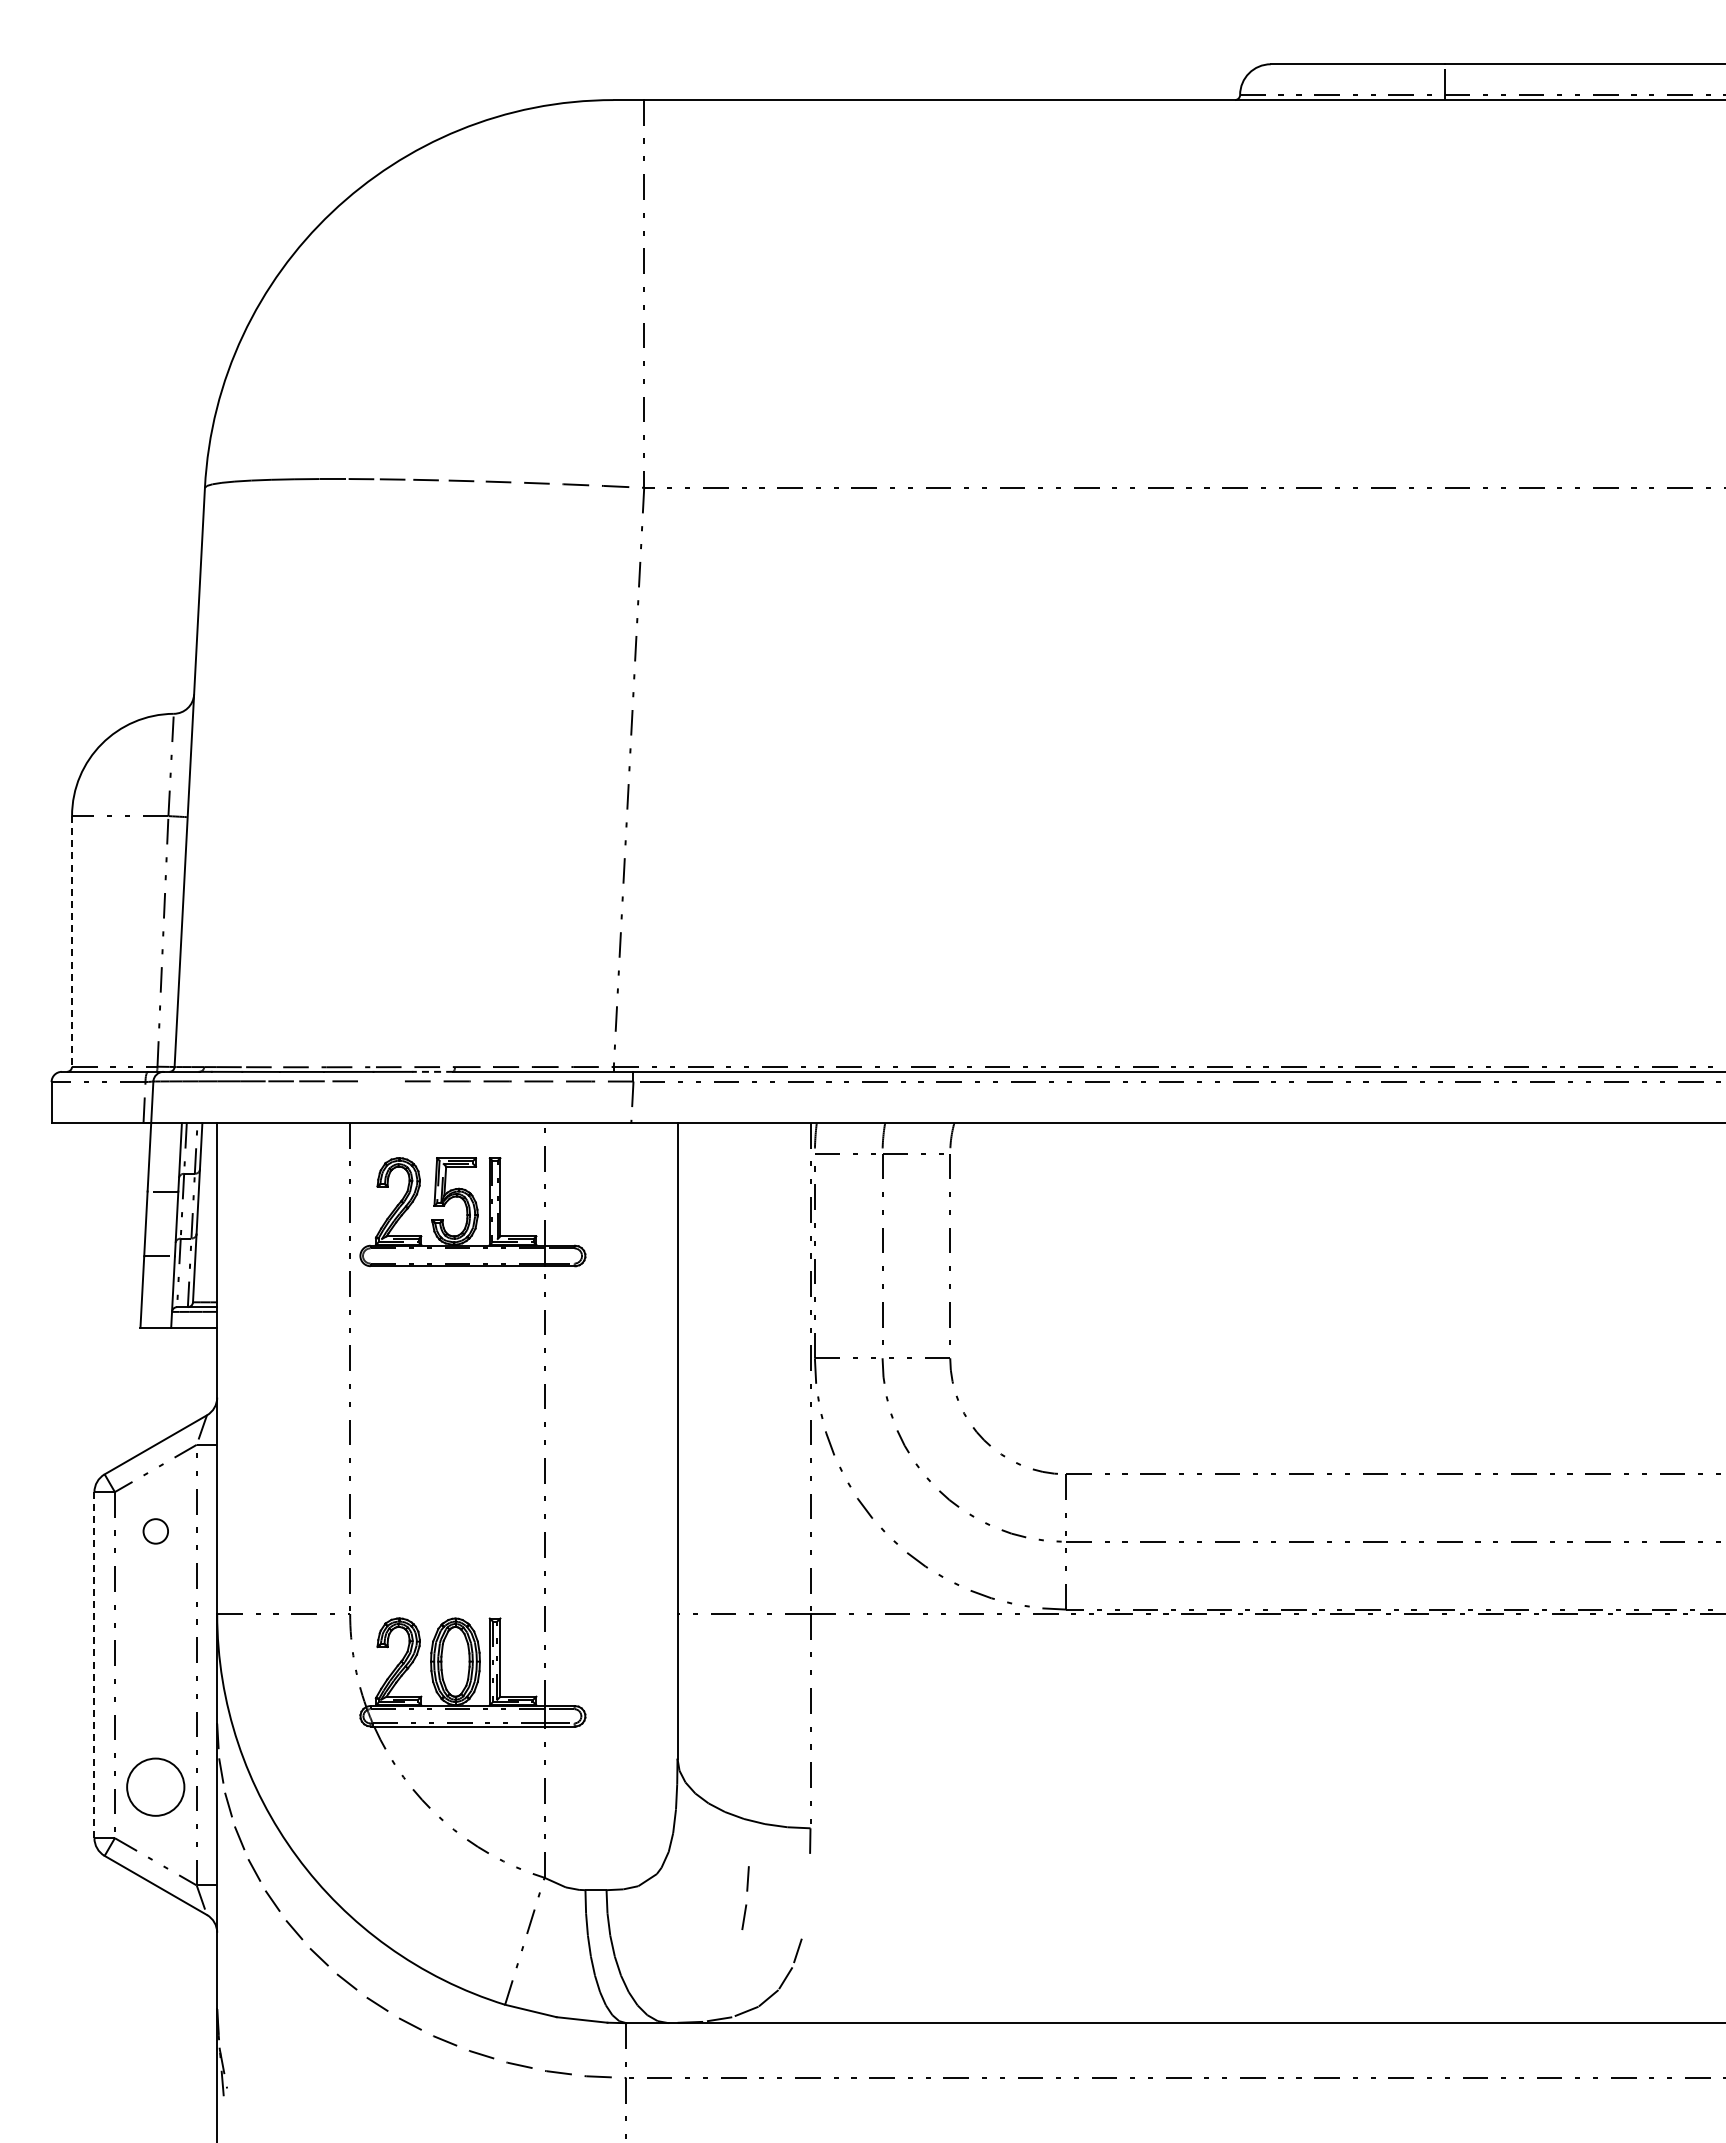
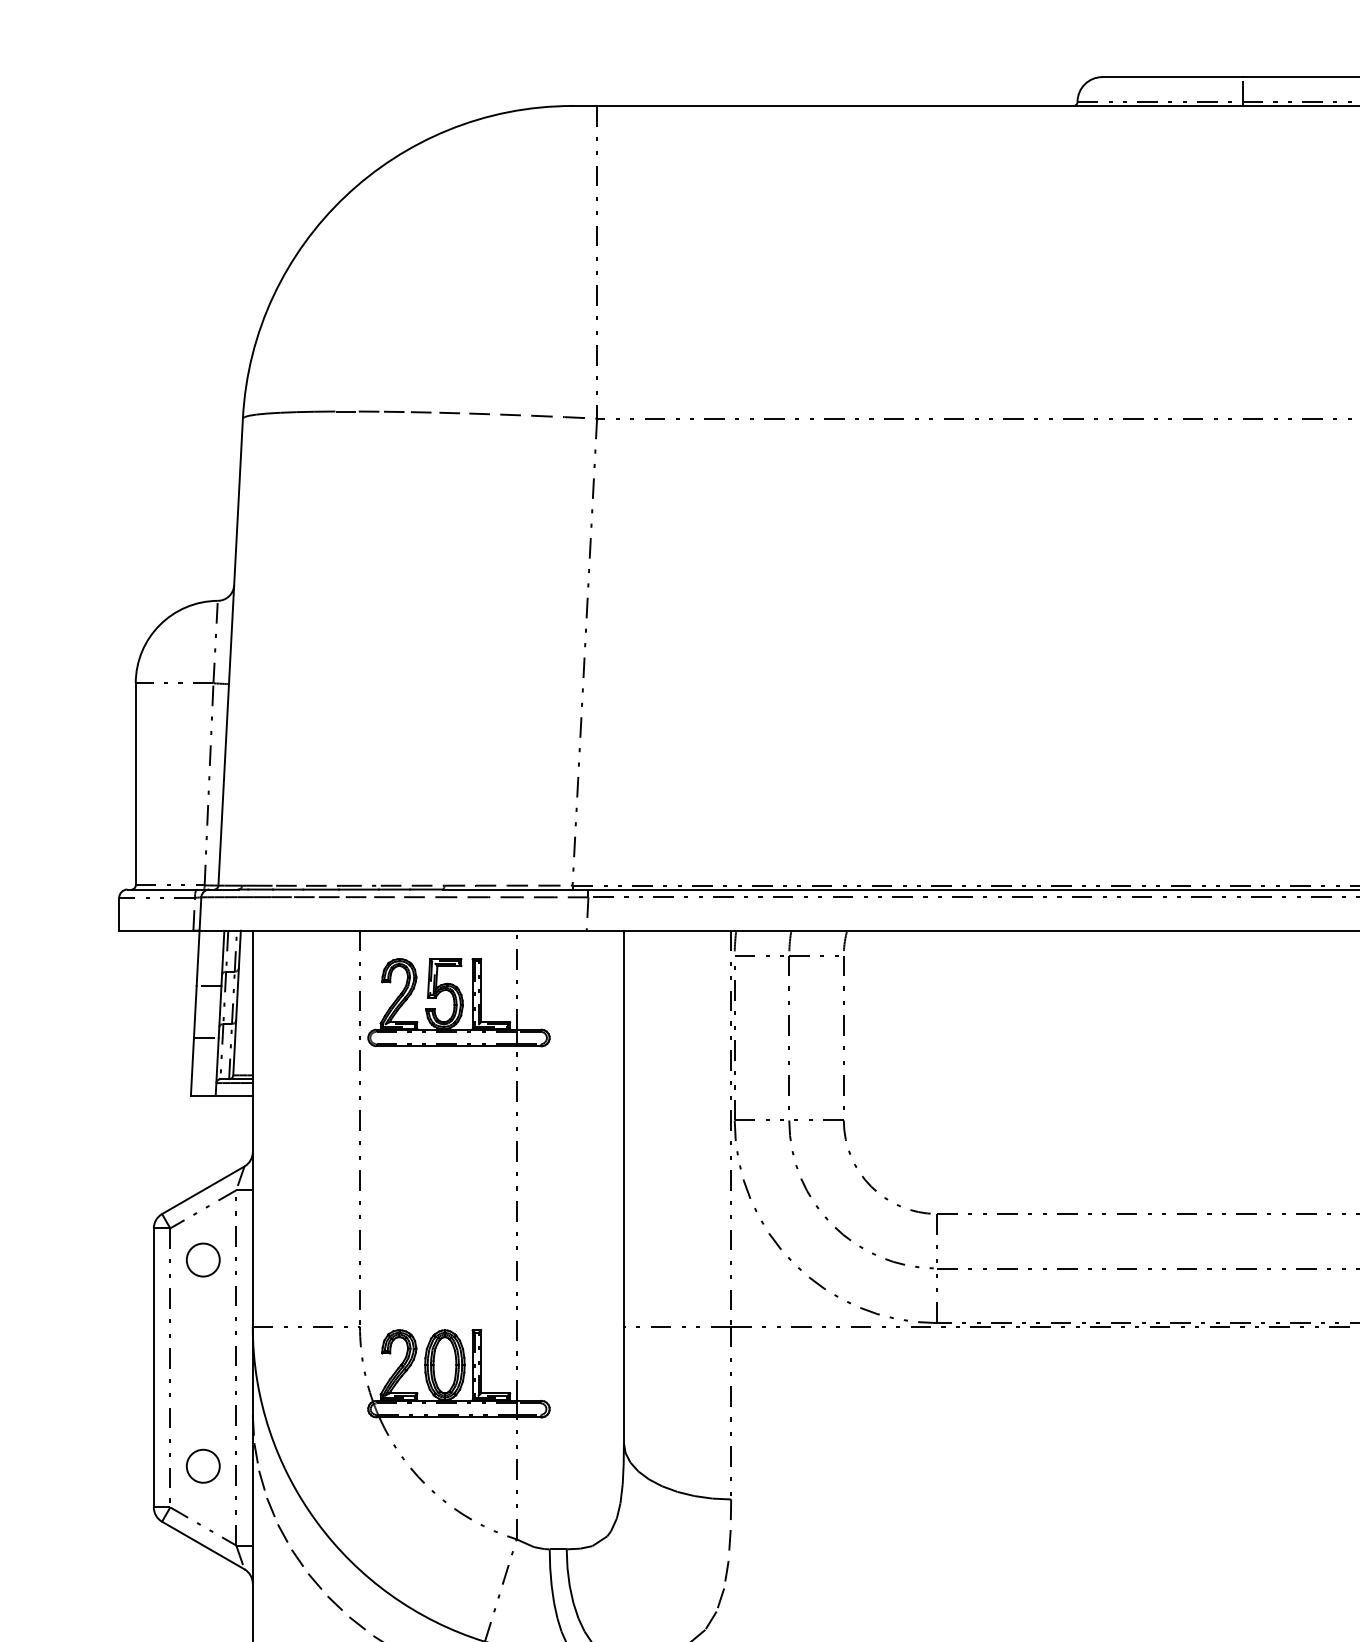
line: (72, 941) -> (136, 784), dashed -> solid
line: (432, 1071) -> (426, 889), dashed -> solid
line: (380, 1081) -> (384, 897), added
circle: (155, 1530) -> (203, 1259), size x1.67
line: (94, 1664) -> (153, 1367), dashed -> solid
circle: (155, 1786) -> (203, 1465), size x0.71
part: (745, 1898) -> (727, 1556), moved

